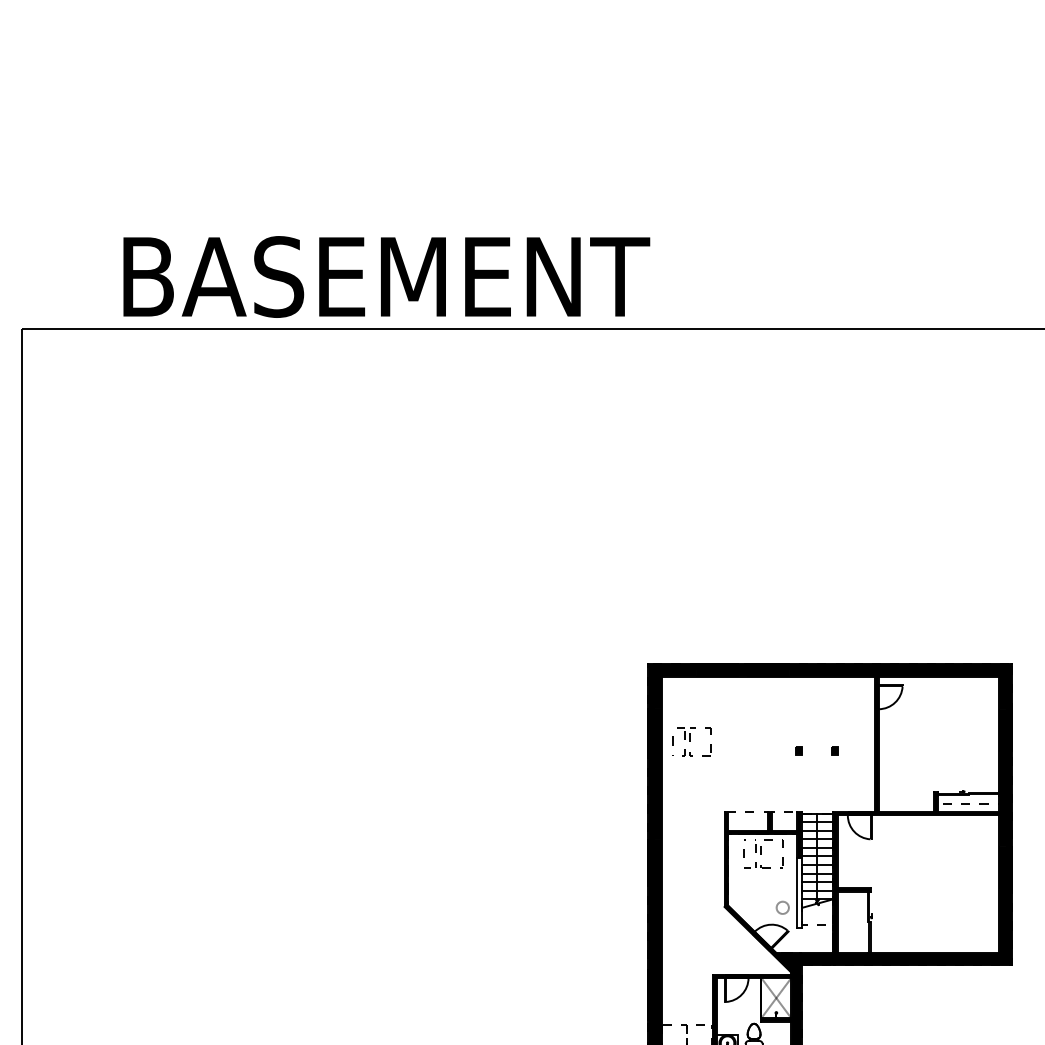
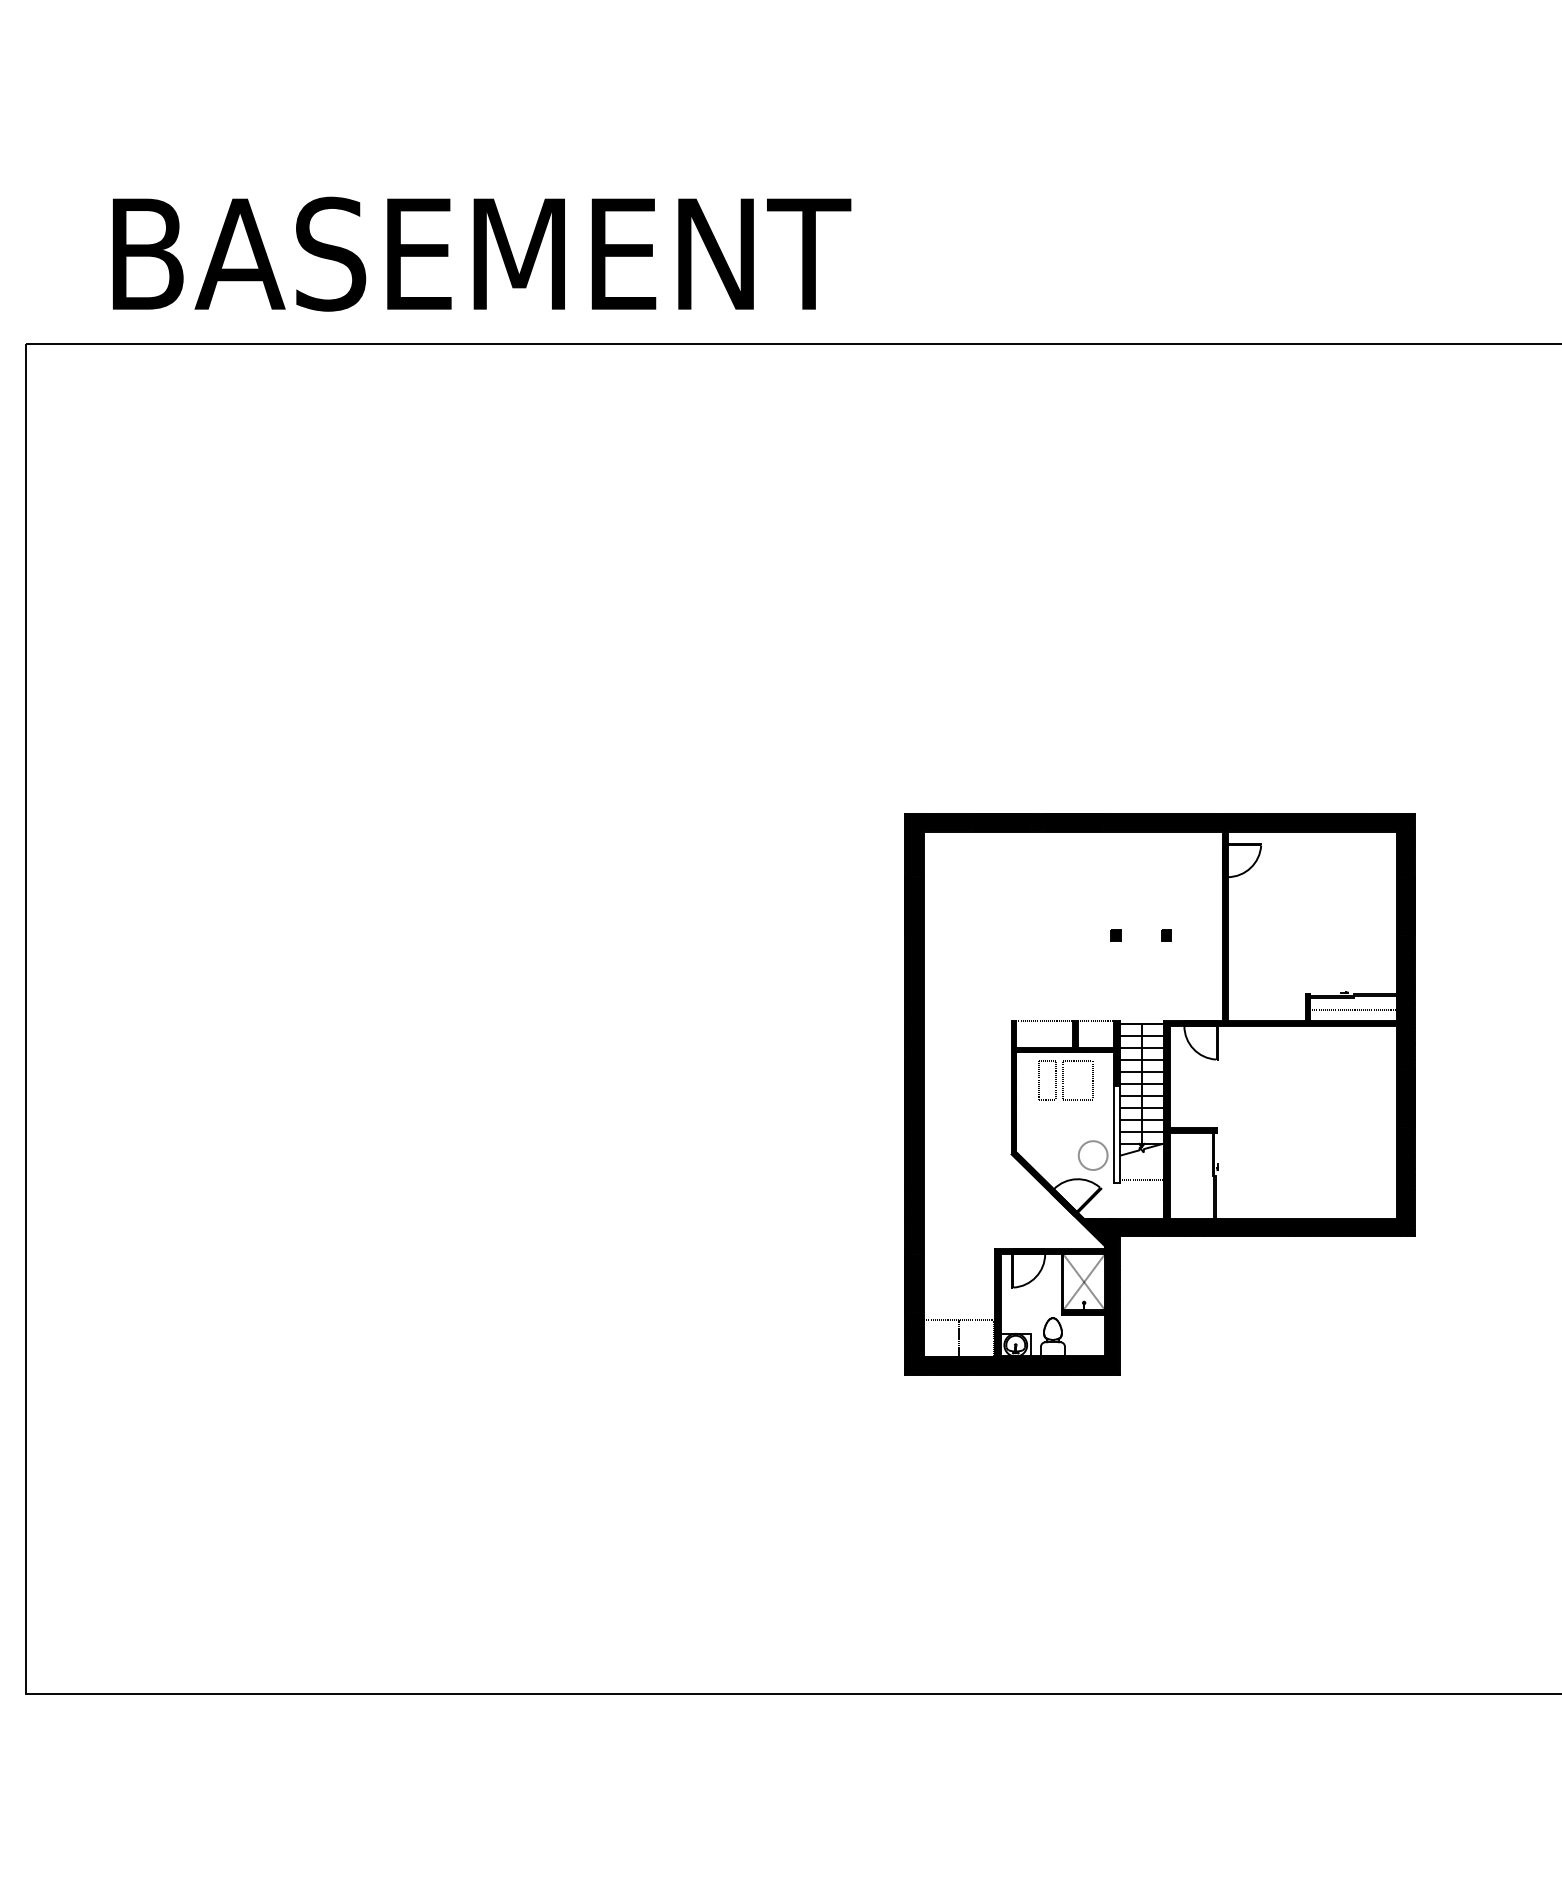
text: (387, 276) -> (482, 253), moved
part: (691, 742) -> (965, 923), removed
circle: (782, 907) -> (1092, 1155), size x1.67

